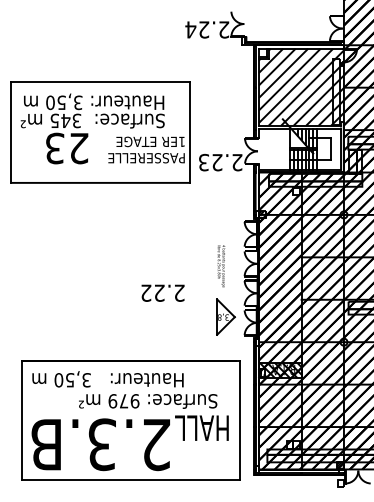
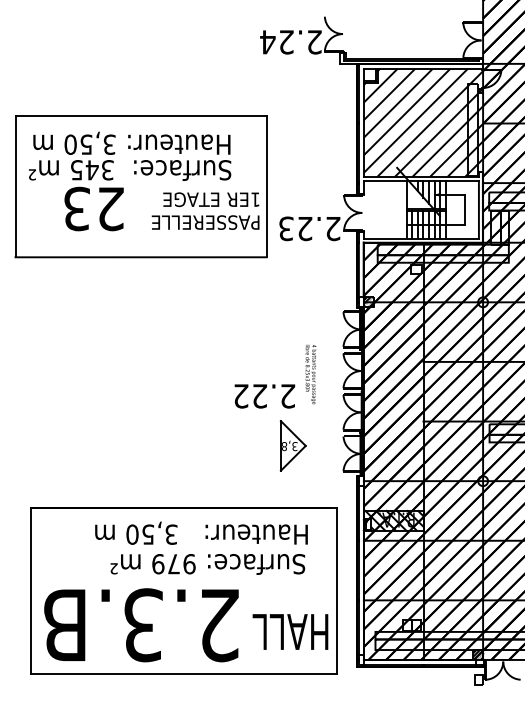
text: (162, 293) -> (264, 396), moved
part: (225, 316) -> (292, 445), moved
text: (108, 378) -> (201, 532), moved
text: (201, 427) -> (290, 631), moved

